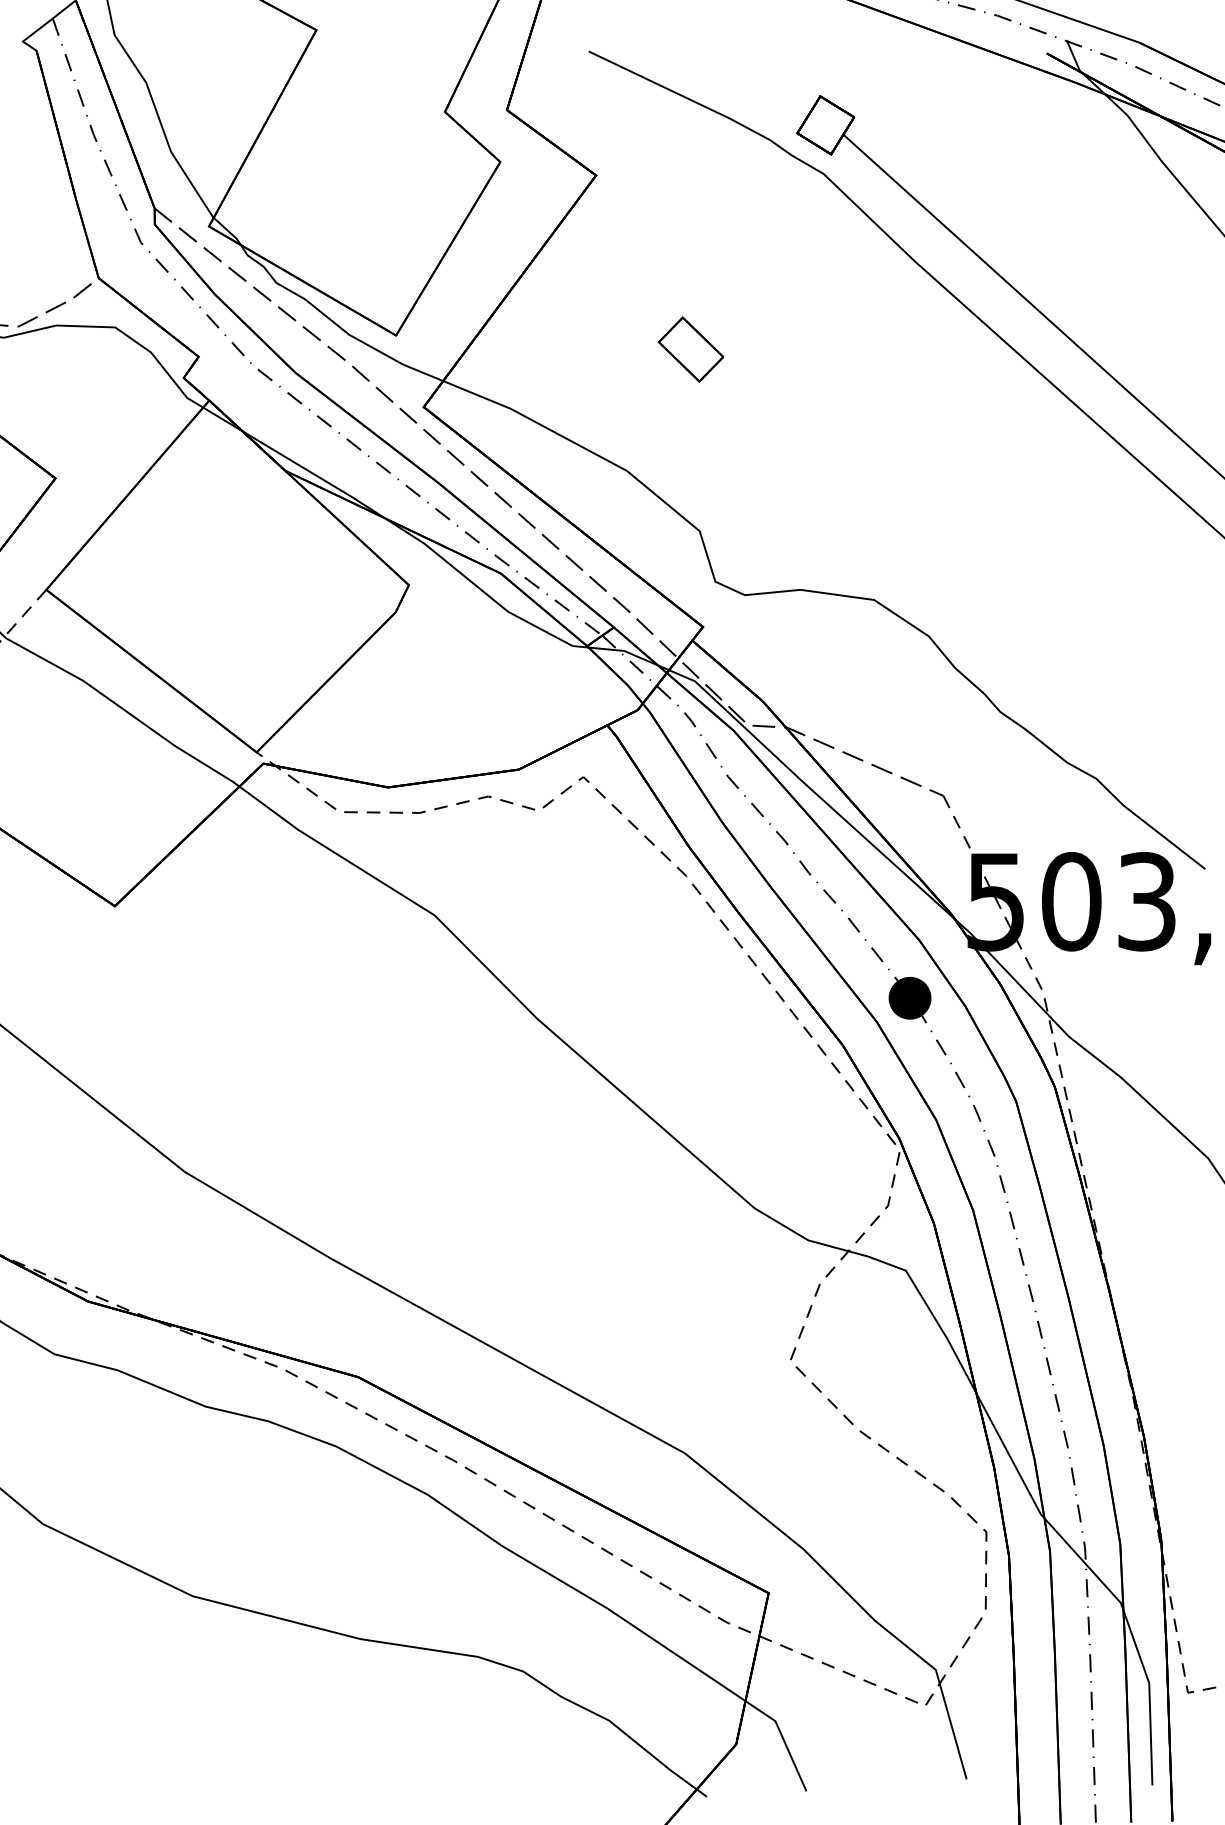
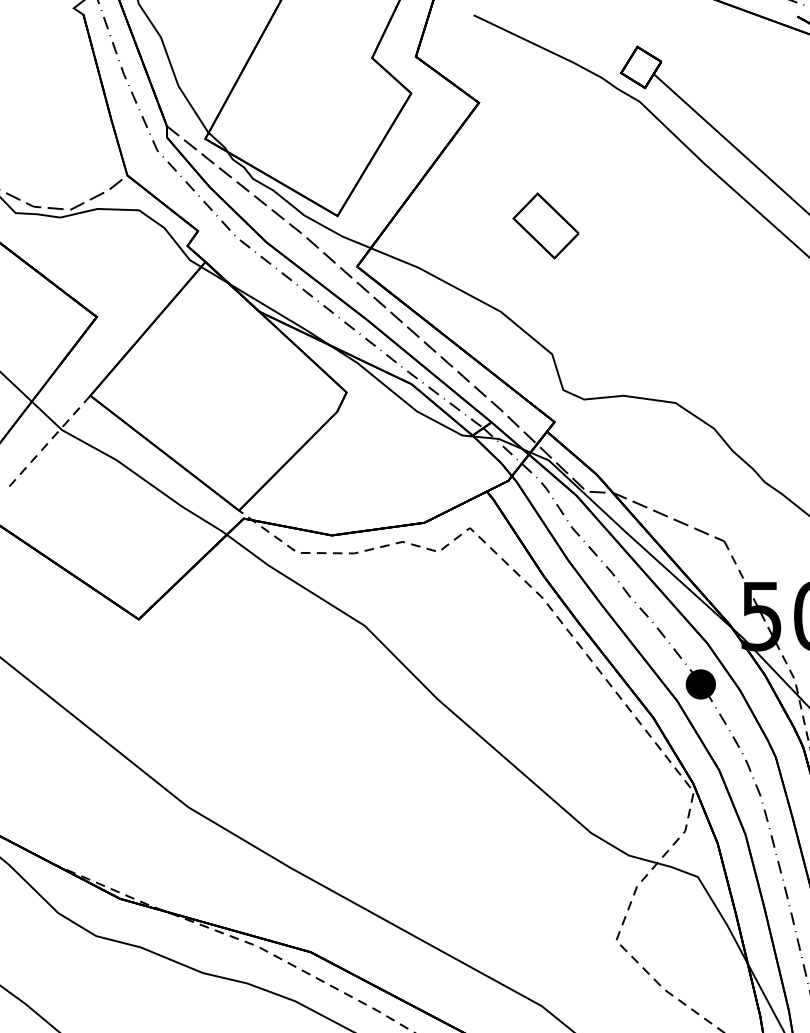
part: (690, 349) -> (545, 225), size x1.43

